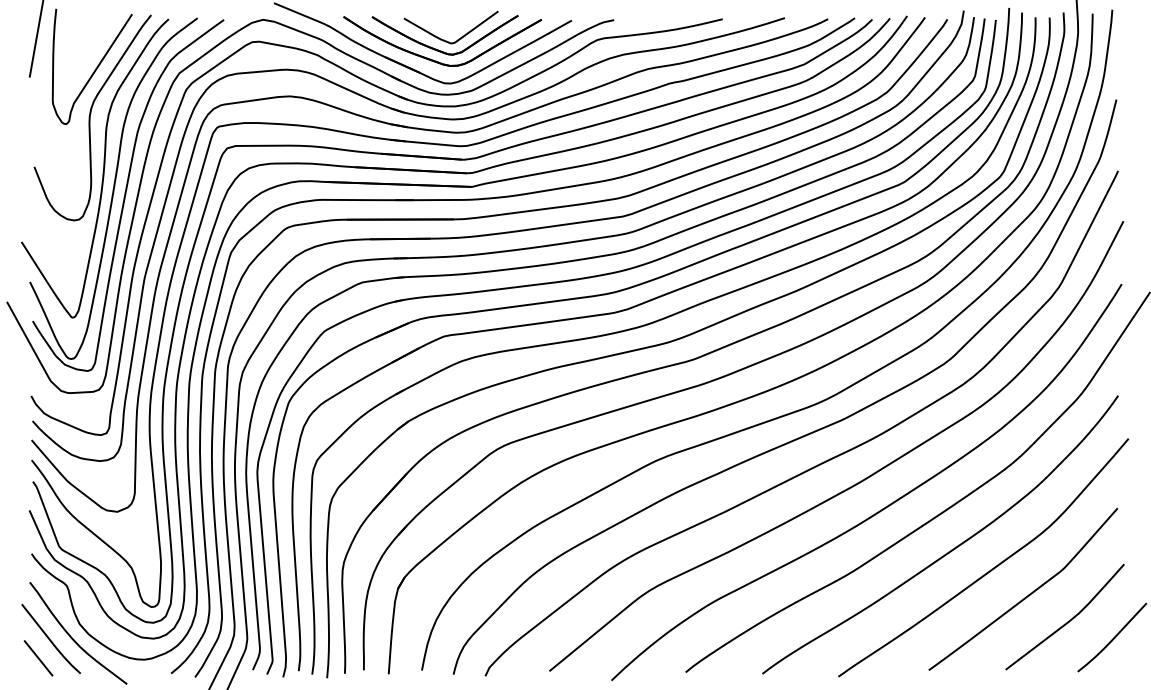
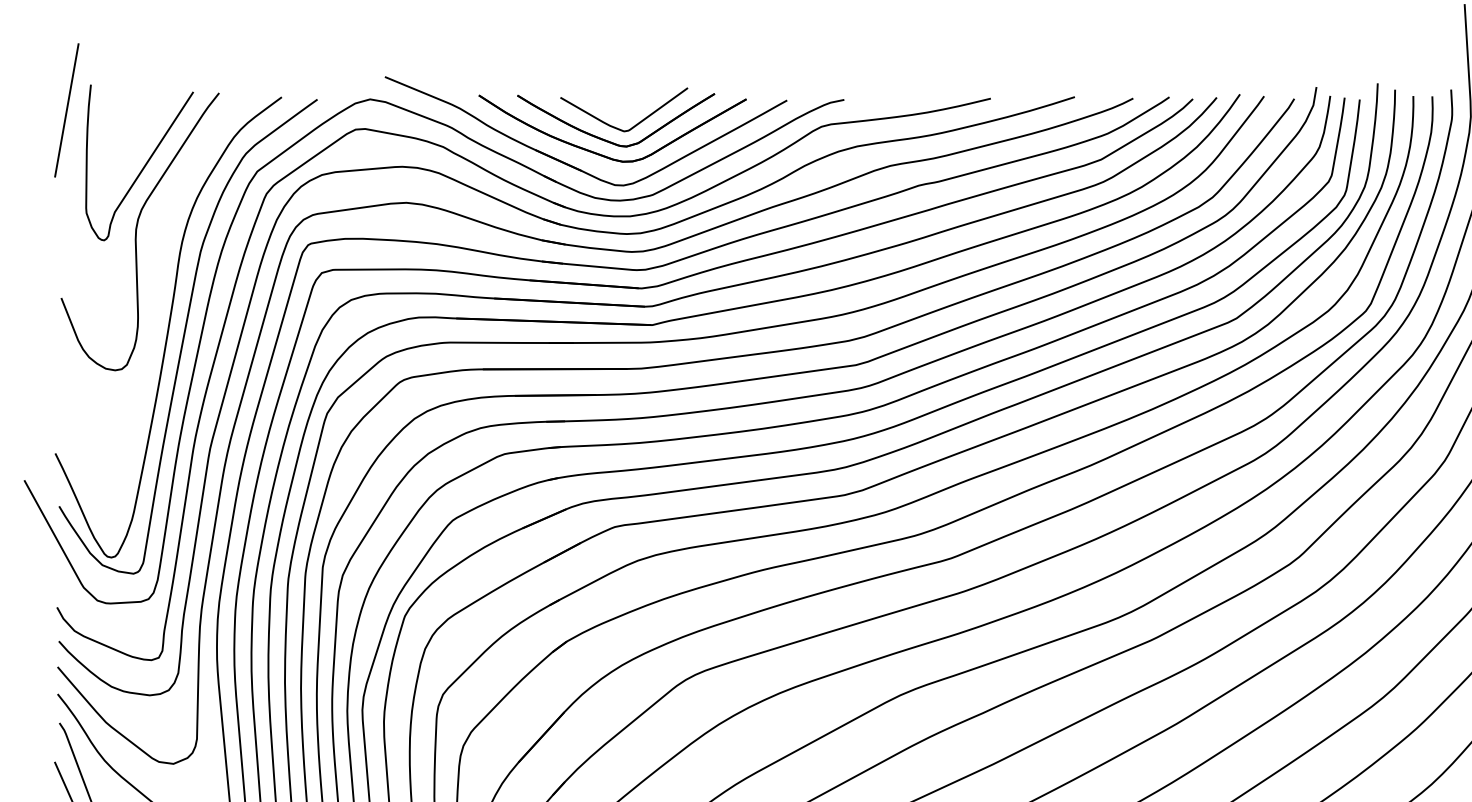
curve: (102, 171) -> (153, 304), removed

